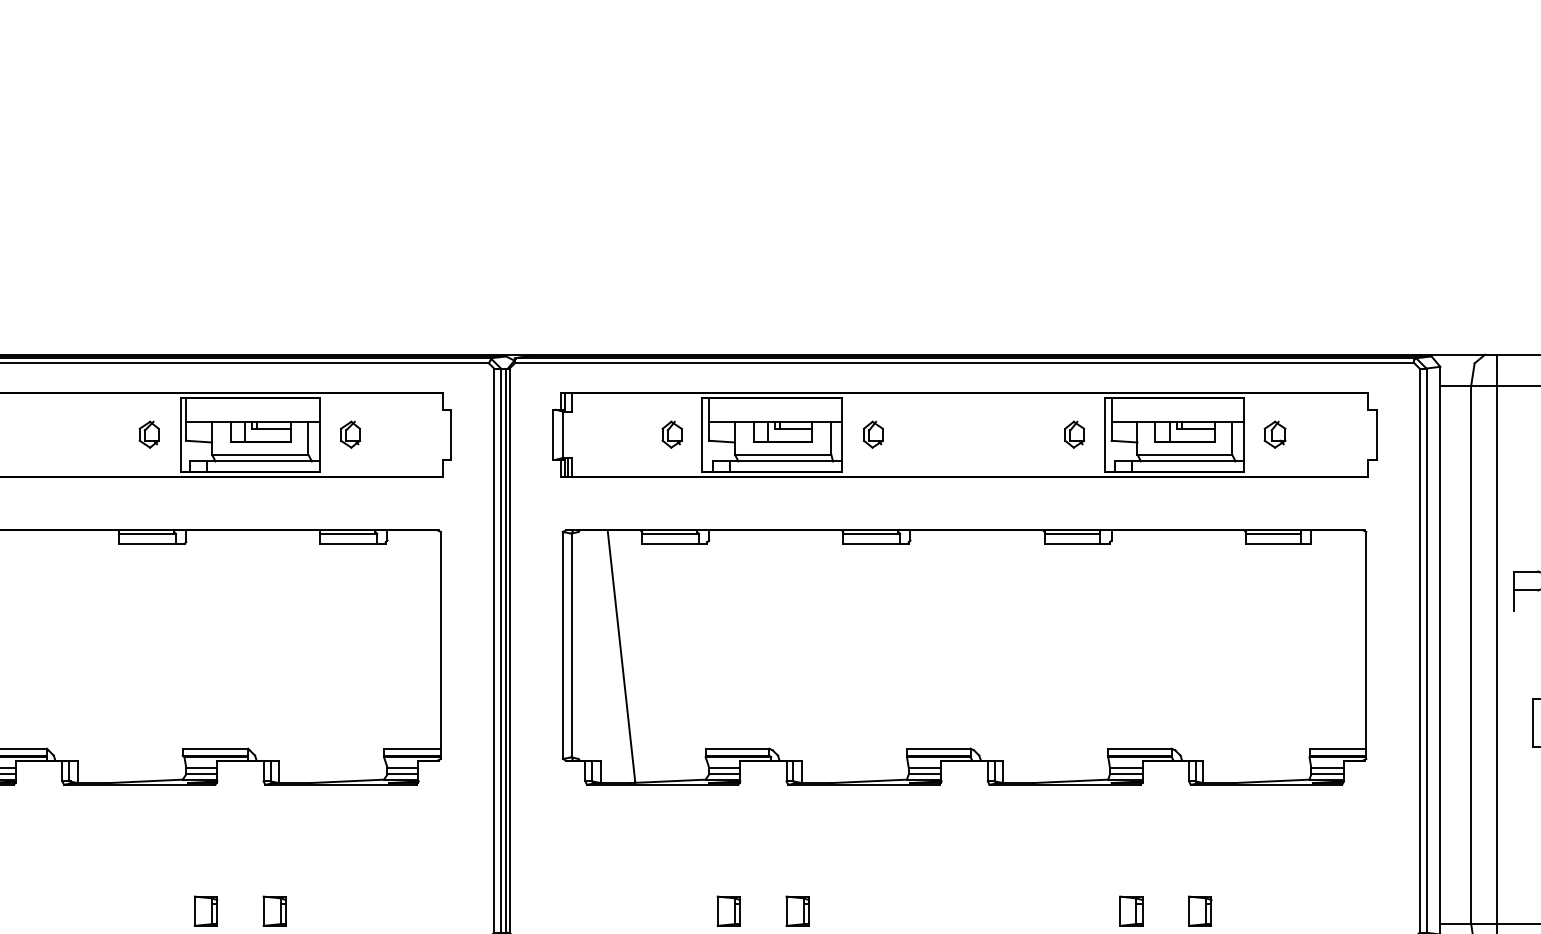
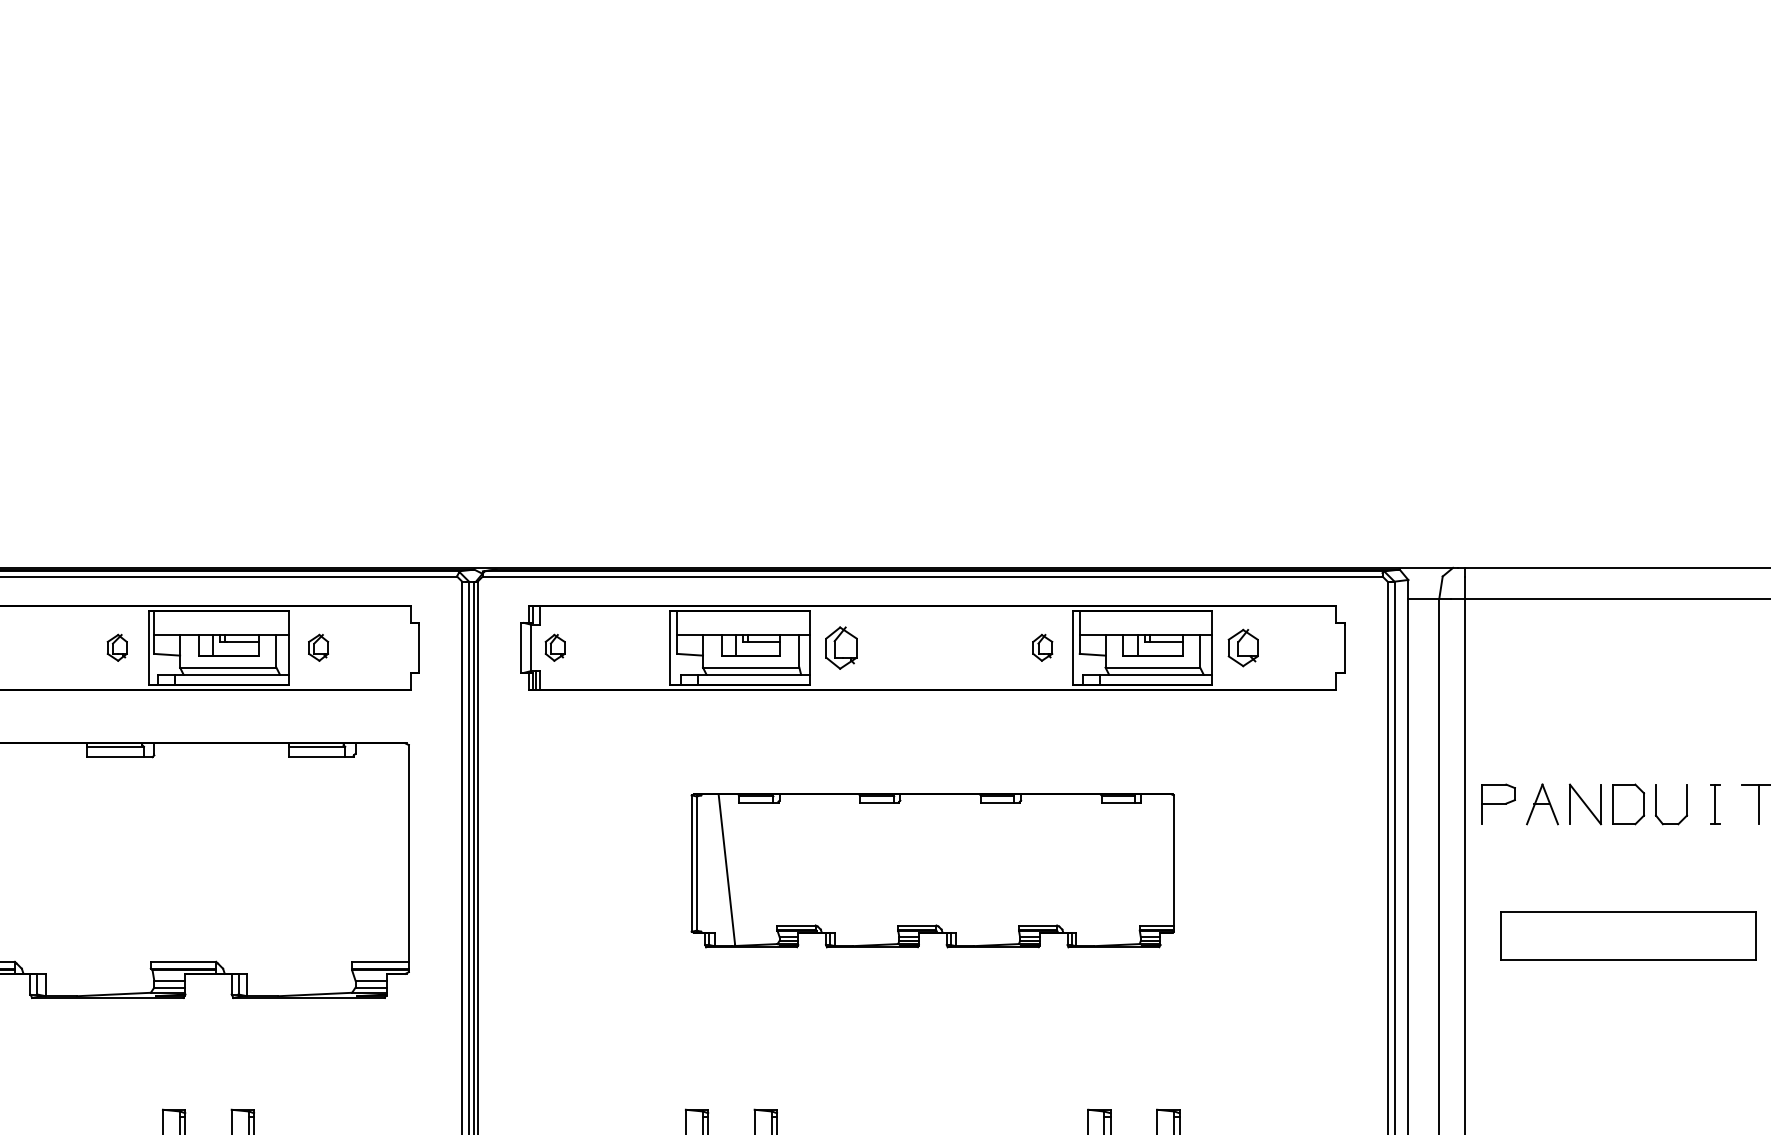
part: (671, 434) -> (554, 647), moved
part: (873, 434) -> (841, 647), size x1.6
part: (1274, 434) -> (1242, 647), size x1.4
part: (964, 657) -> (932, 870), size x0.6

